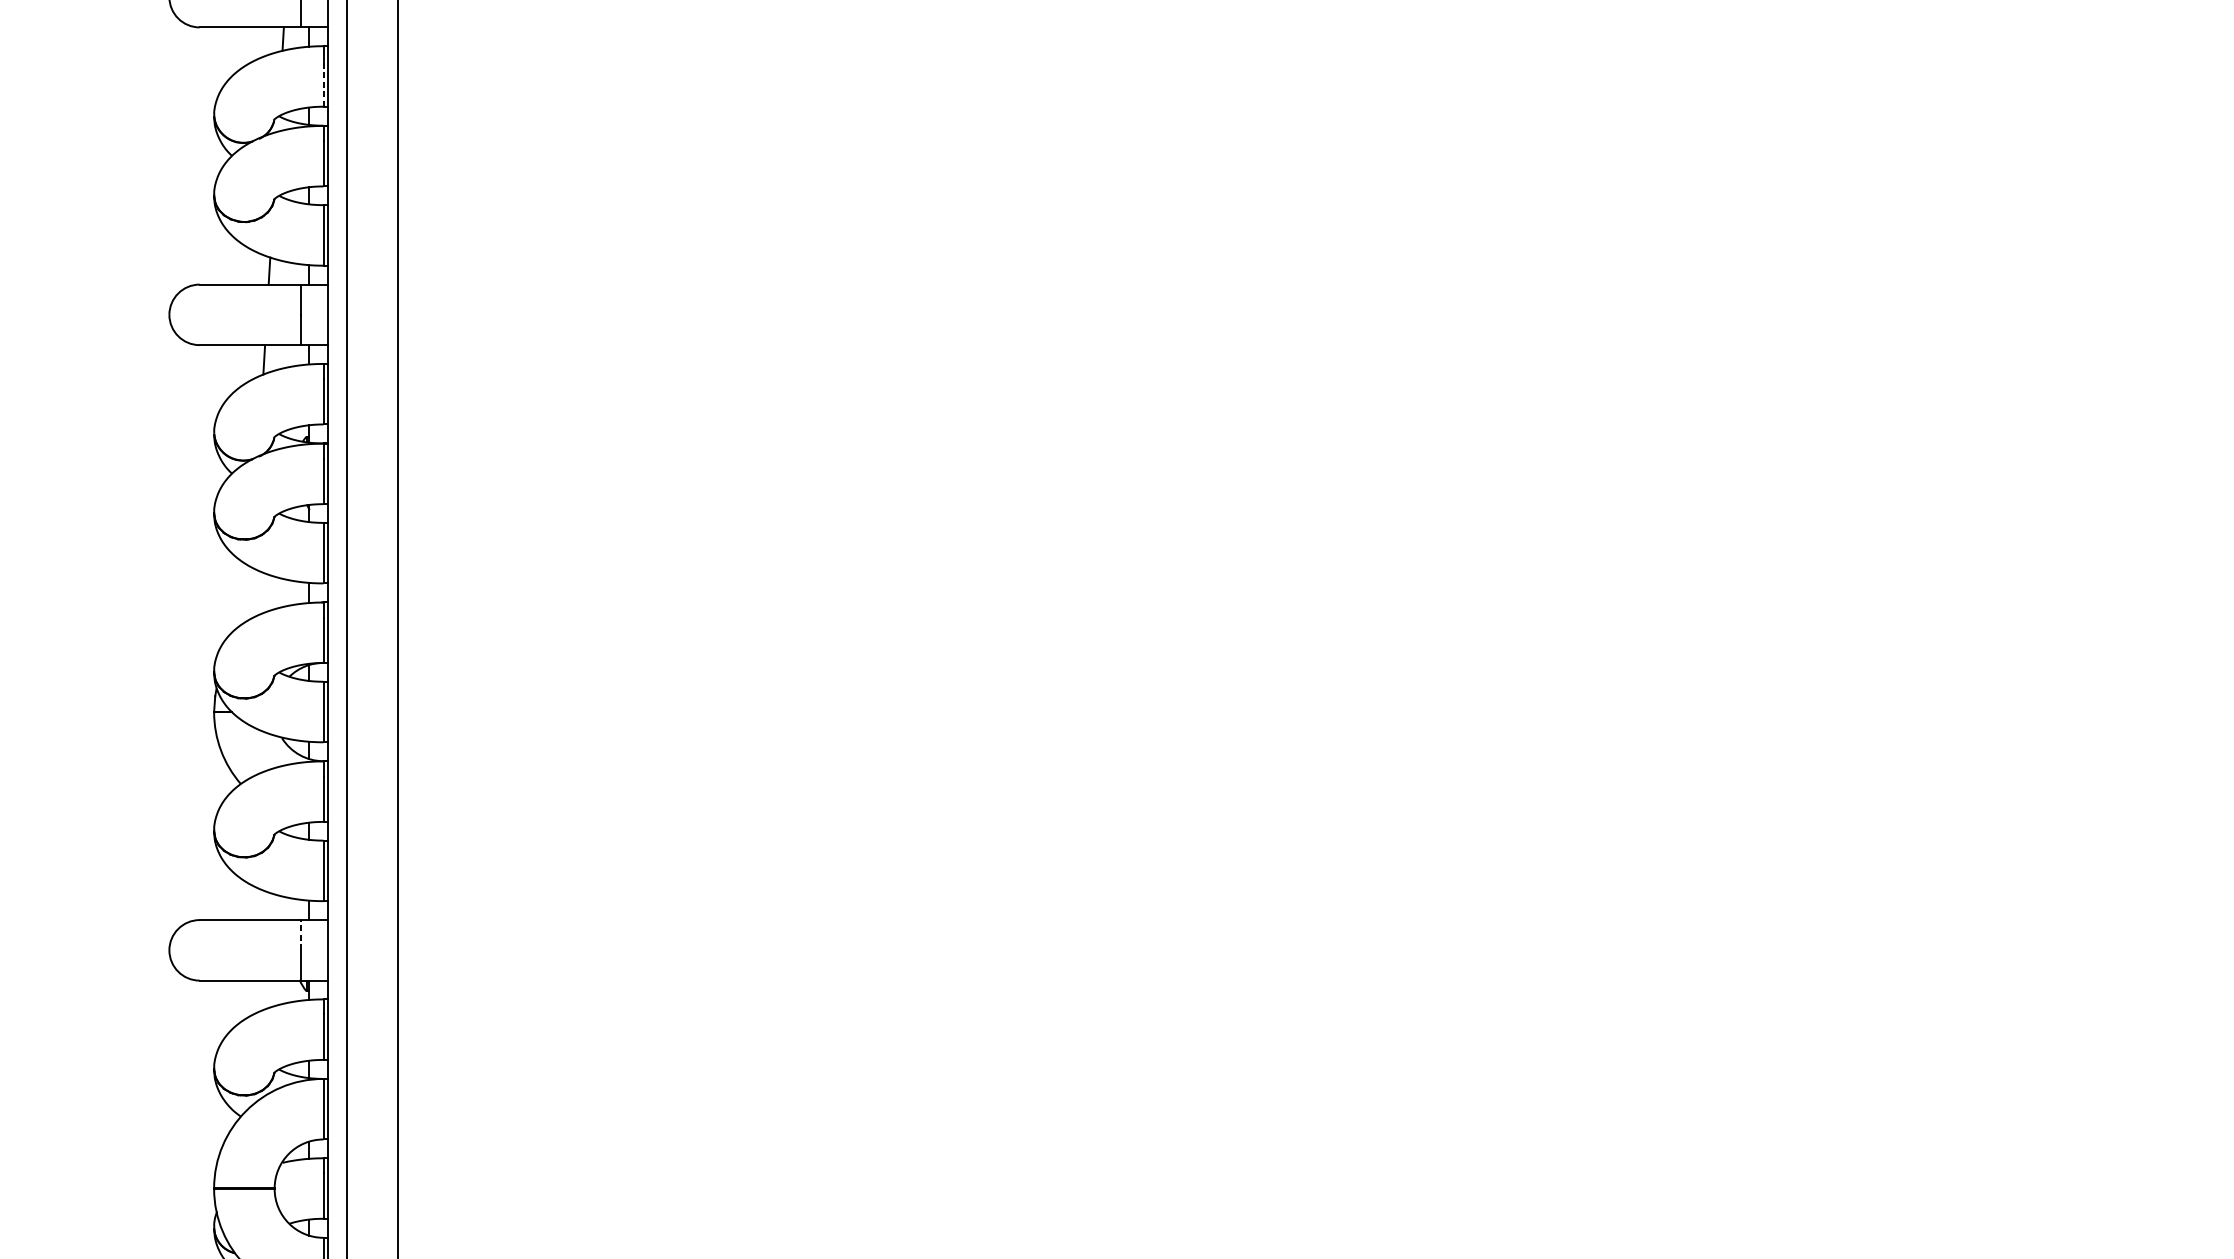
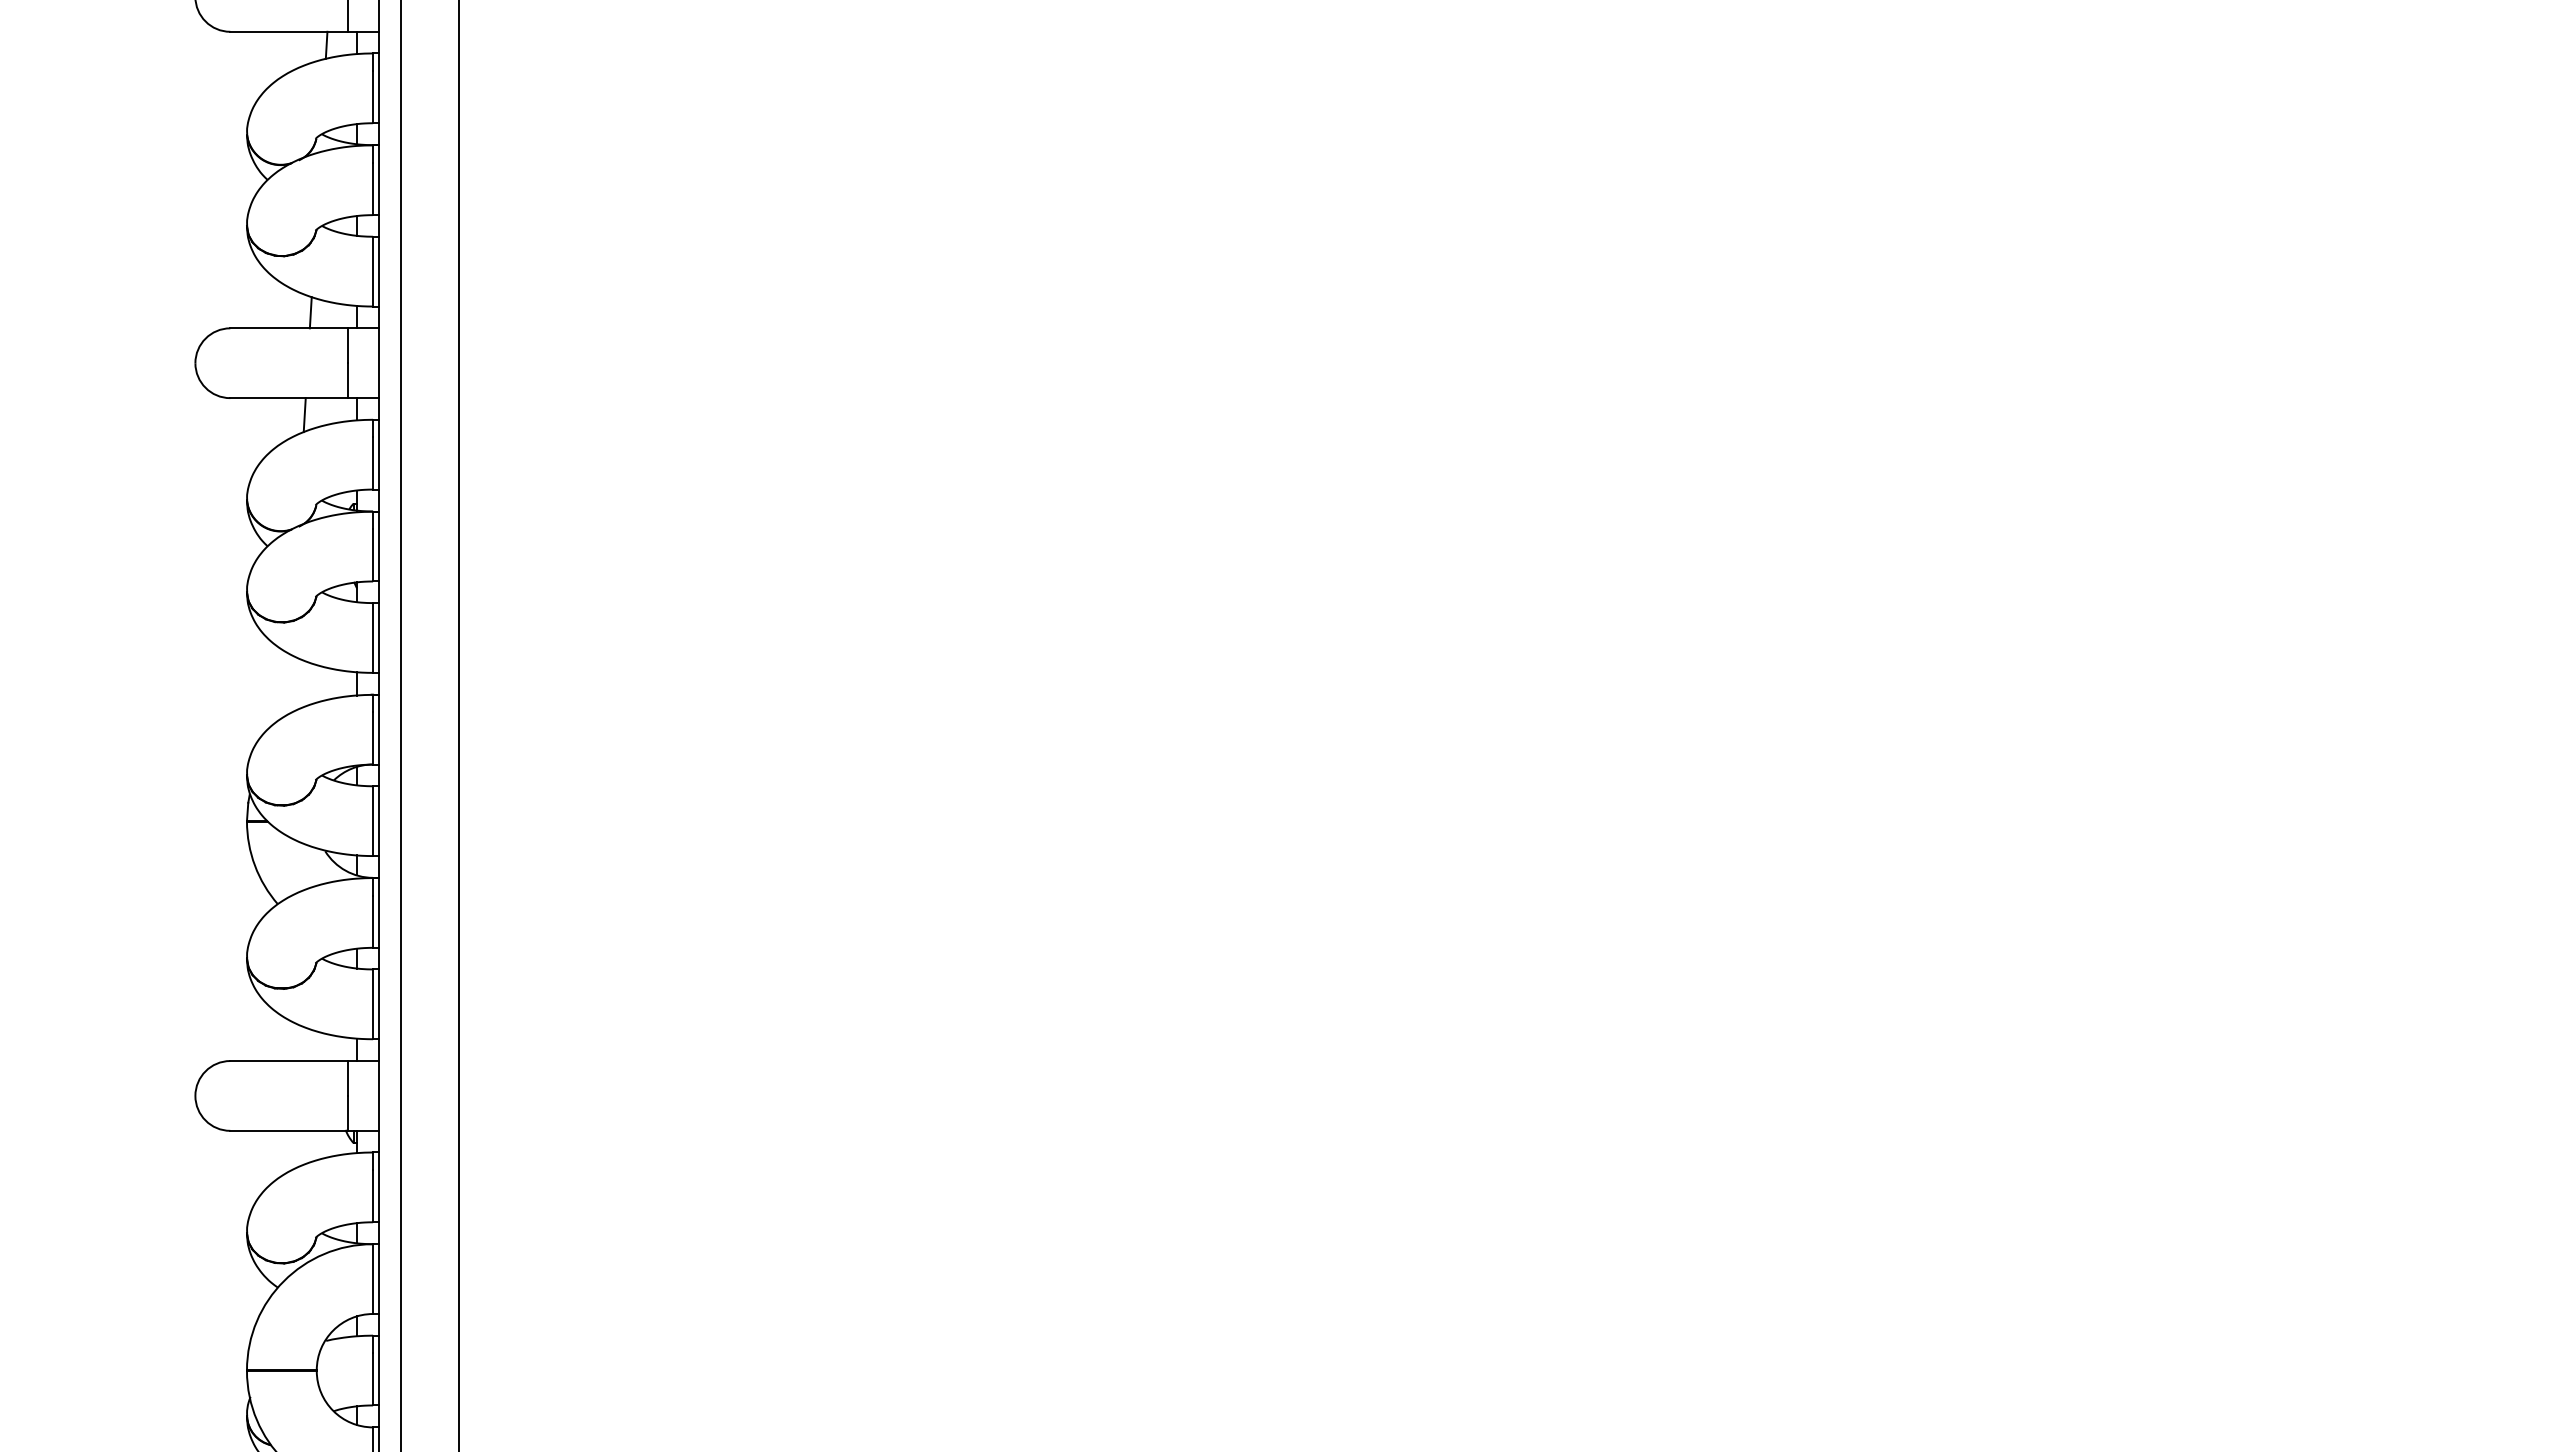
line: (323, 83) -> (373, 96), dashed -> solid
line: (301, 935) -> (347, 1078), dashed -> solid

